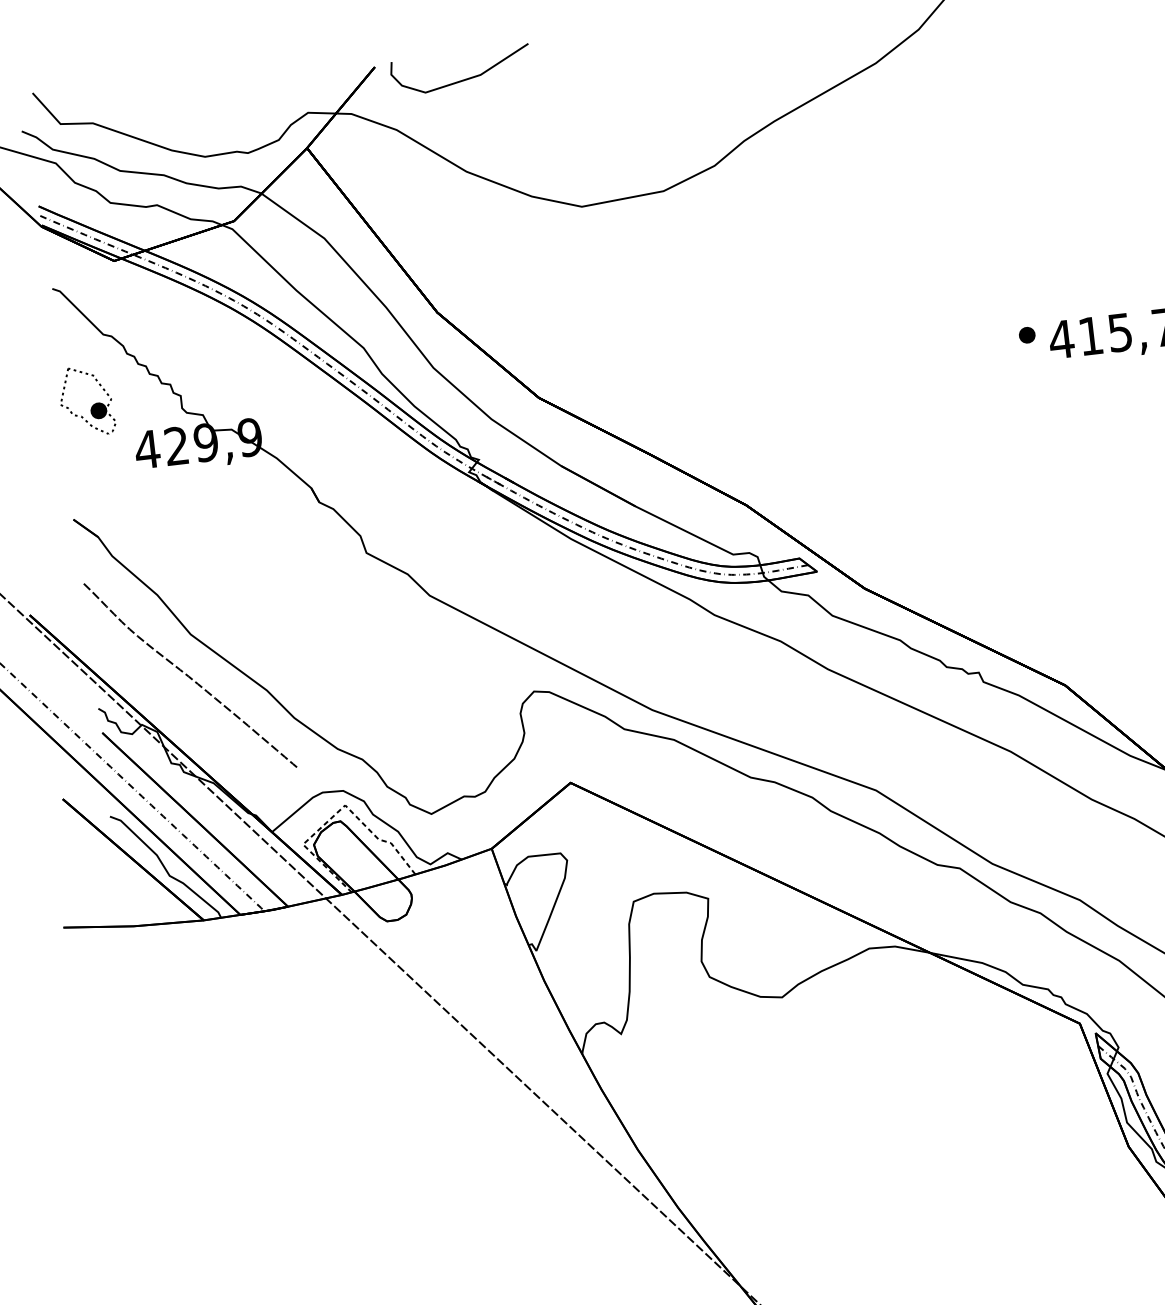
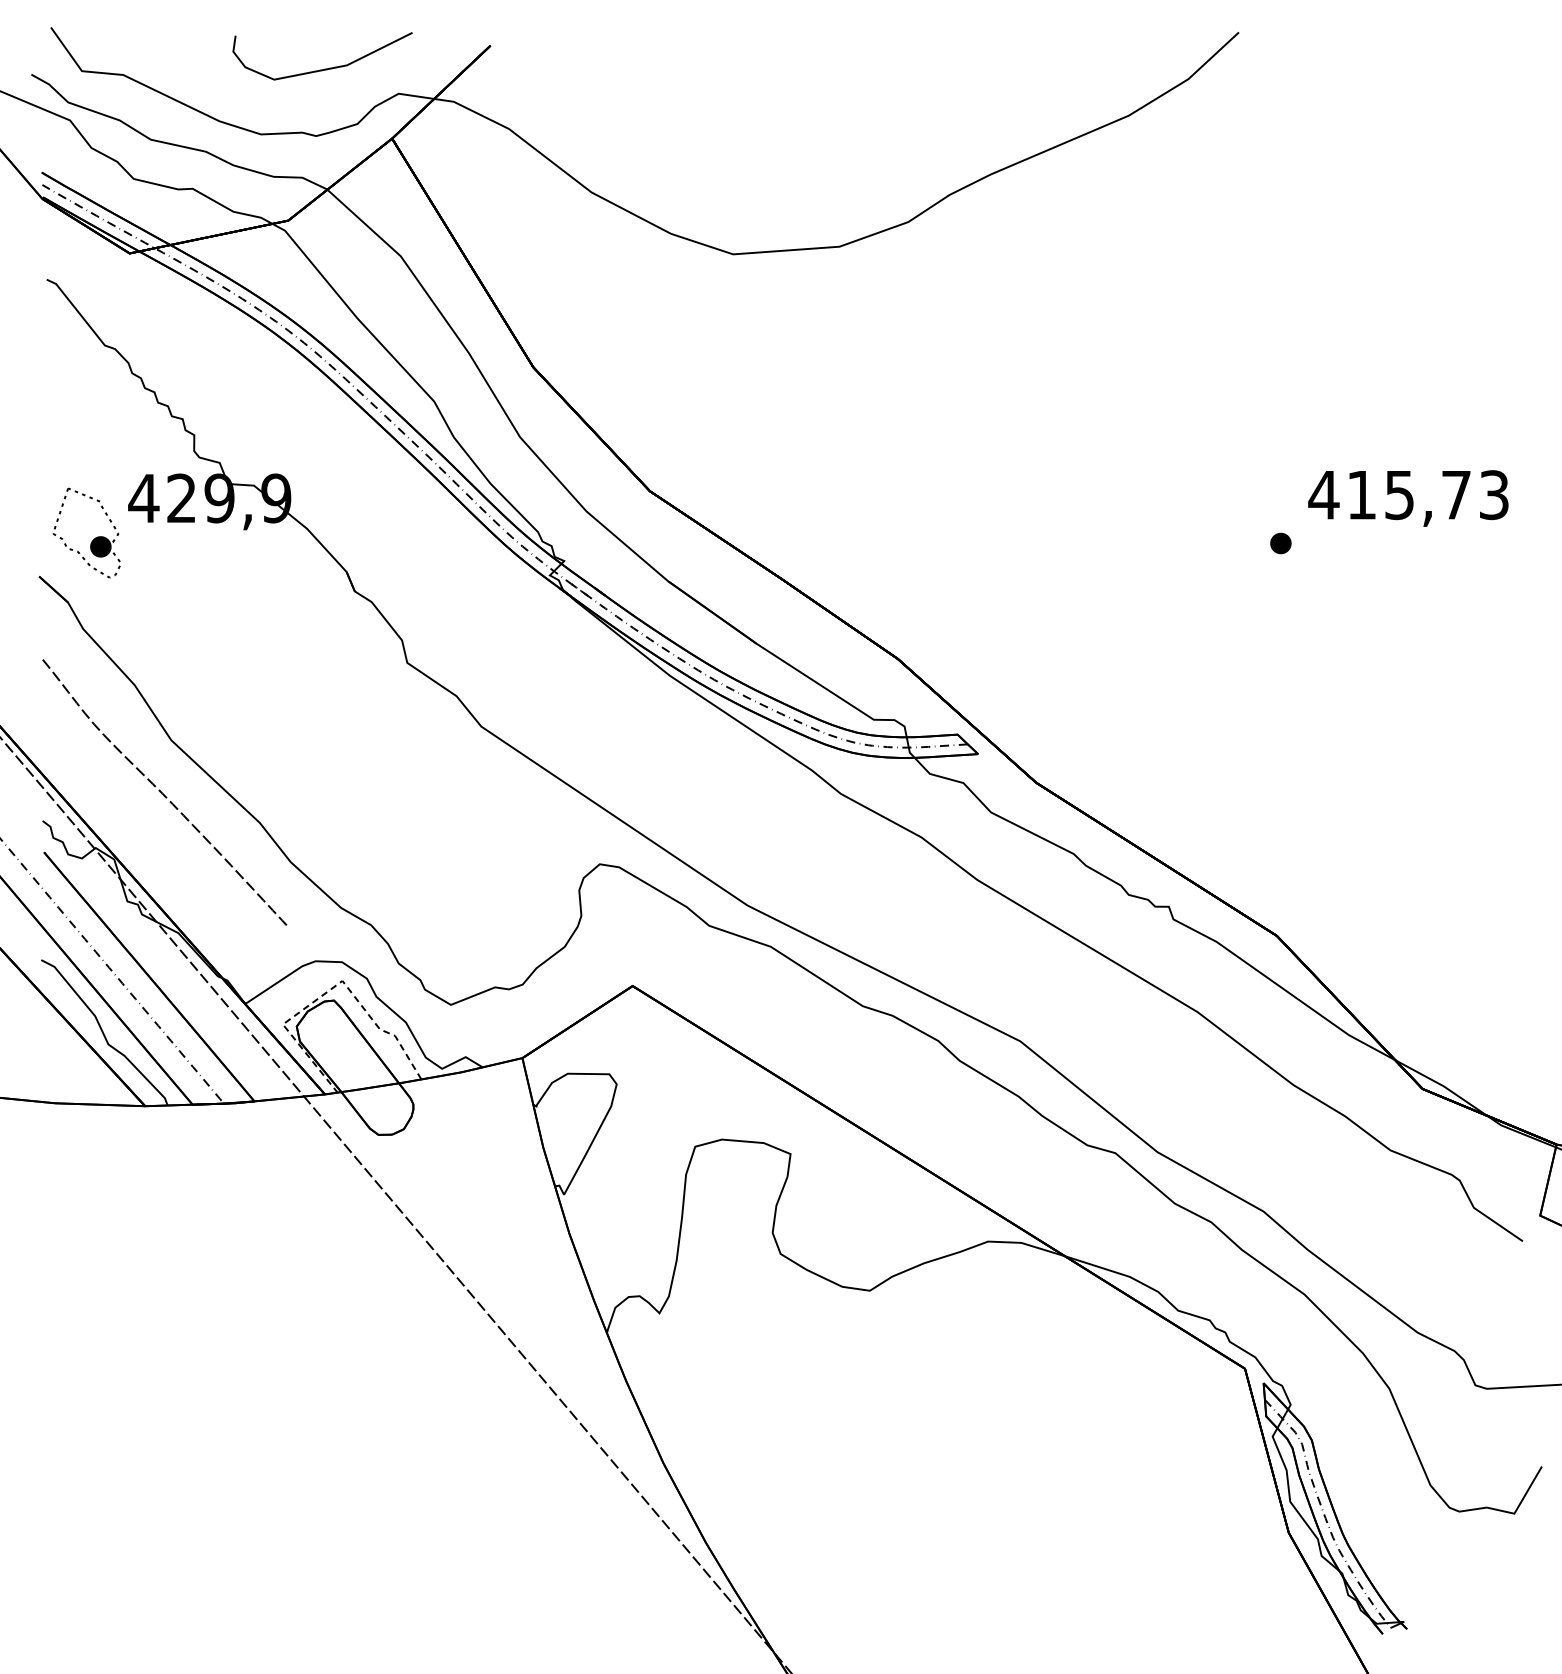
curve: (463, 79) -> (324, 68), moved
part: (1026, 335) -> (1280, 543), moved
part: (92, 405) -> (93, 539), moved

